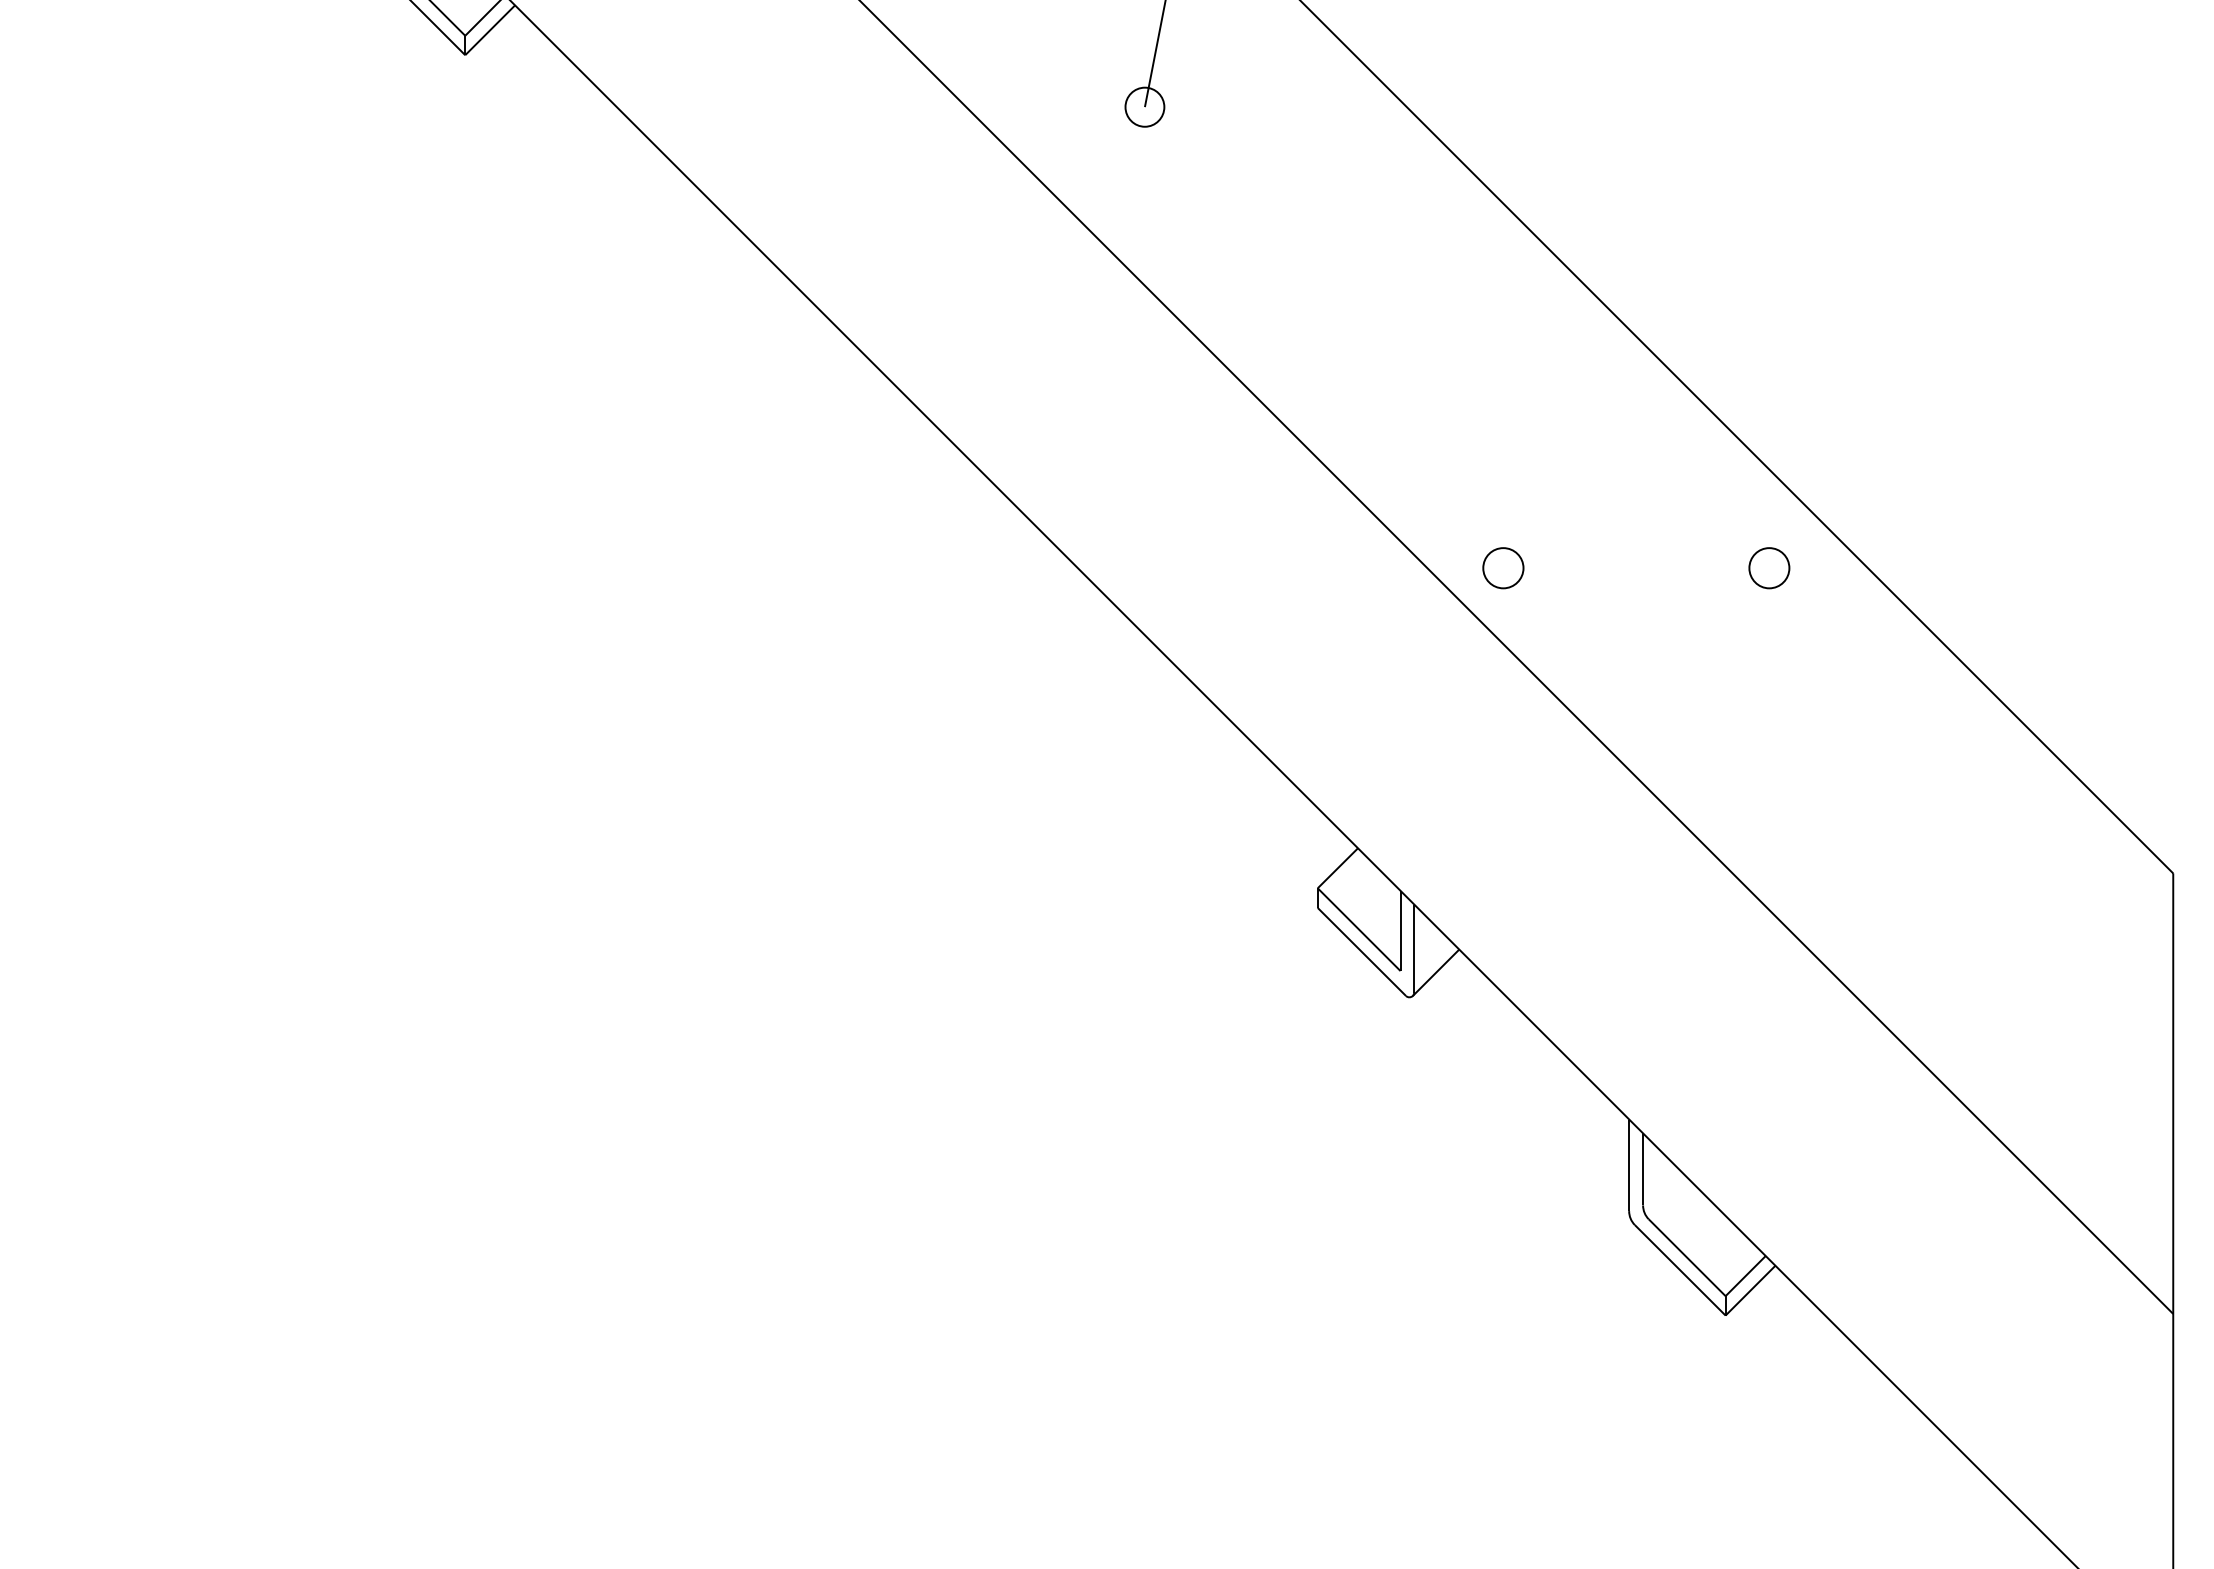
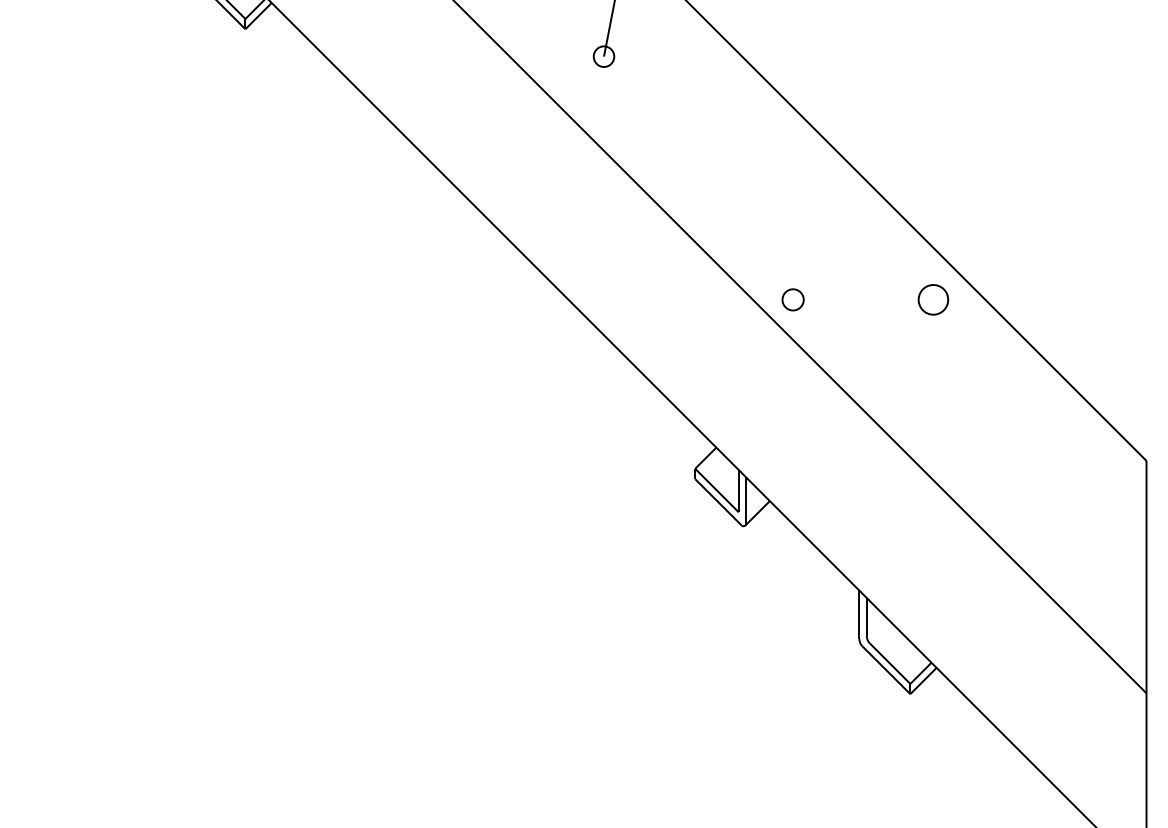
part: (1769, 567) -> (933, 299), size x1.4

